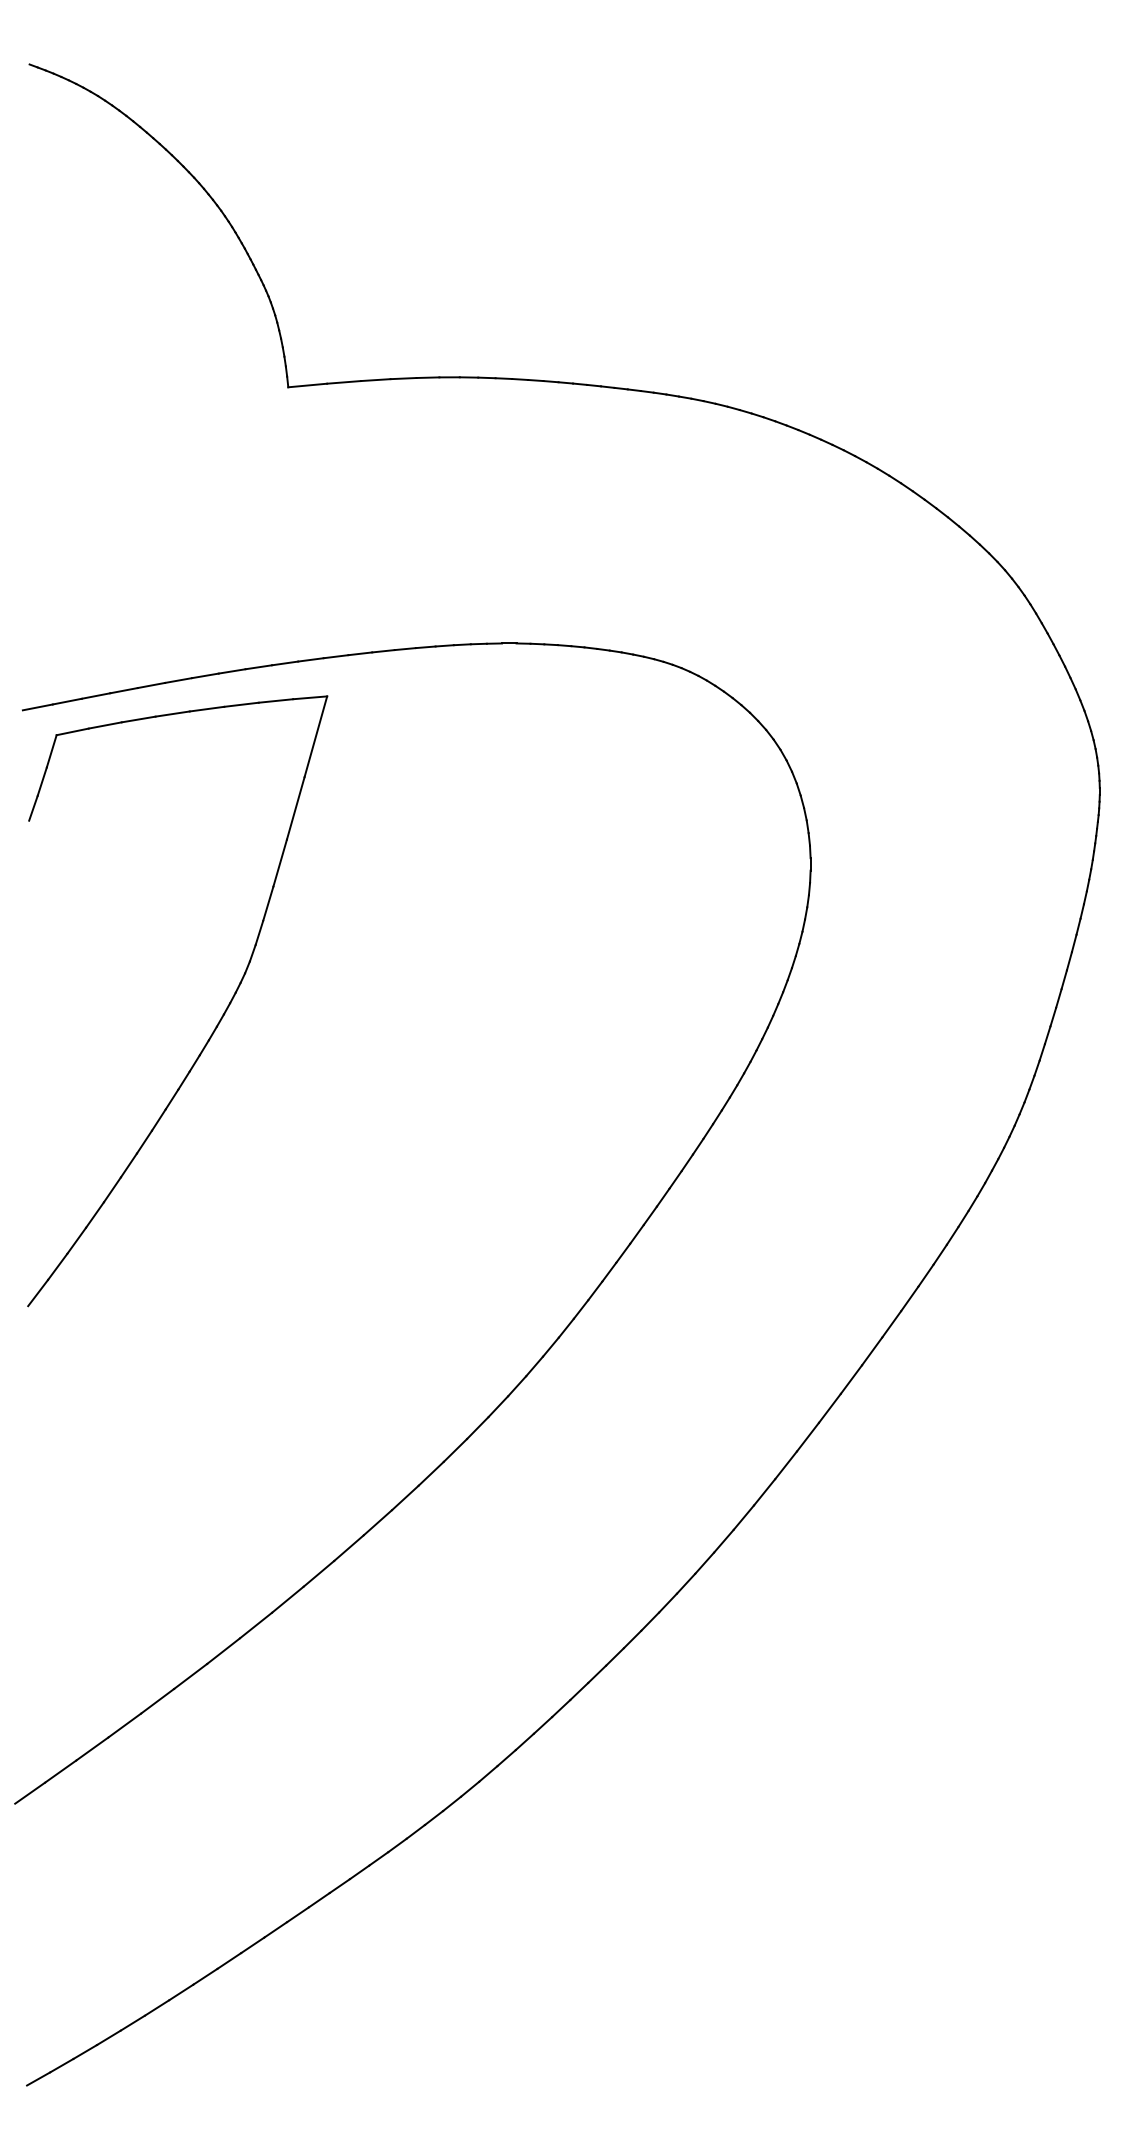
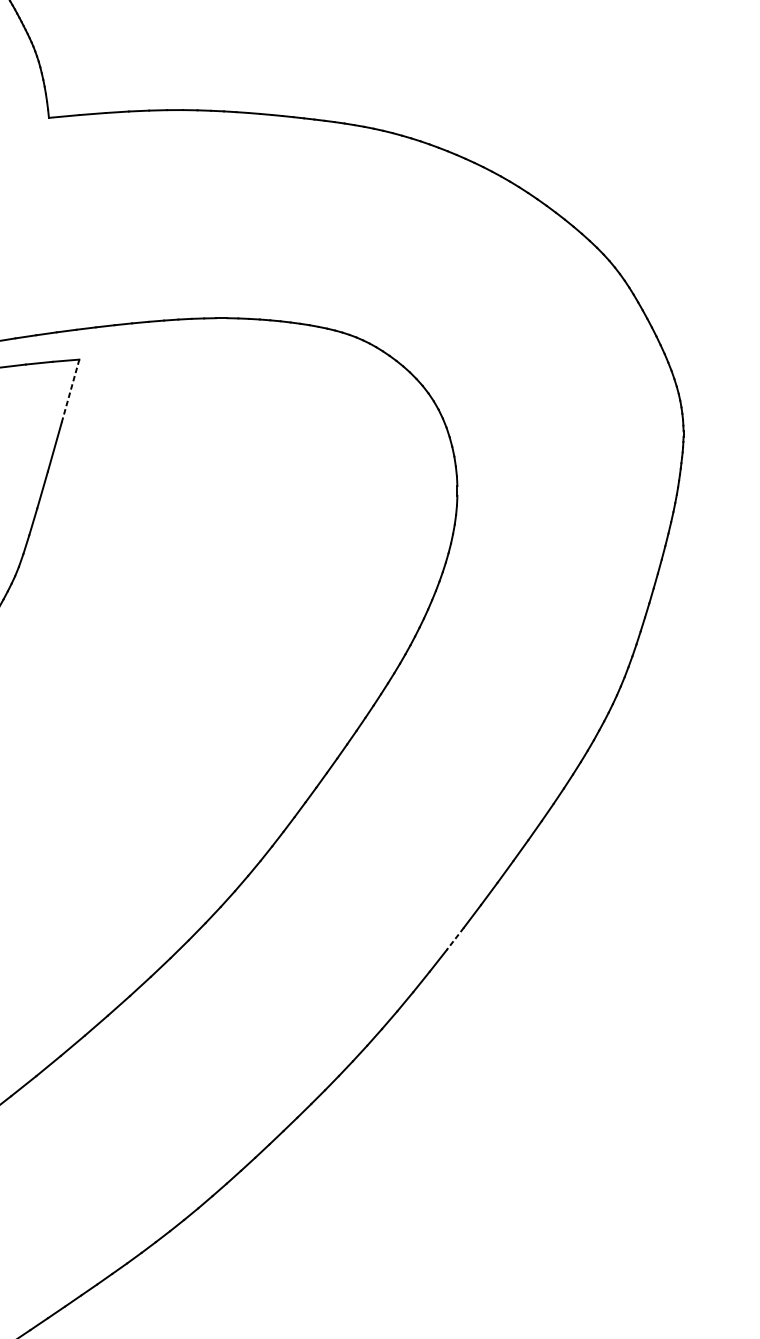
line: (315, 736) -> (70, 390), solid -> dashed
line: (807, 1437) -> (454, 939), solid -> dashed

